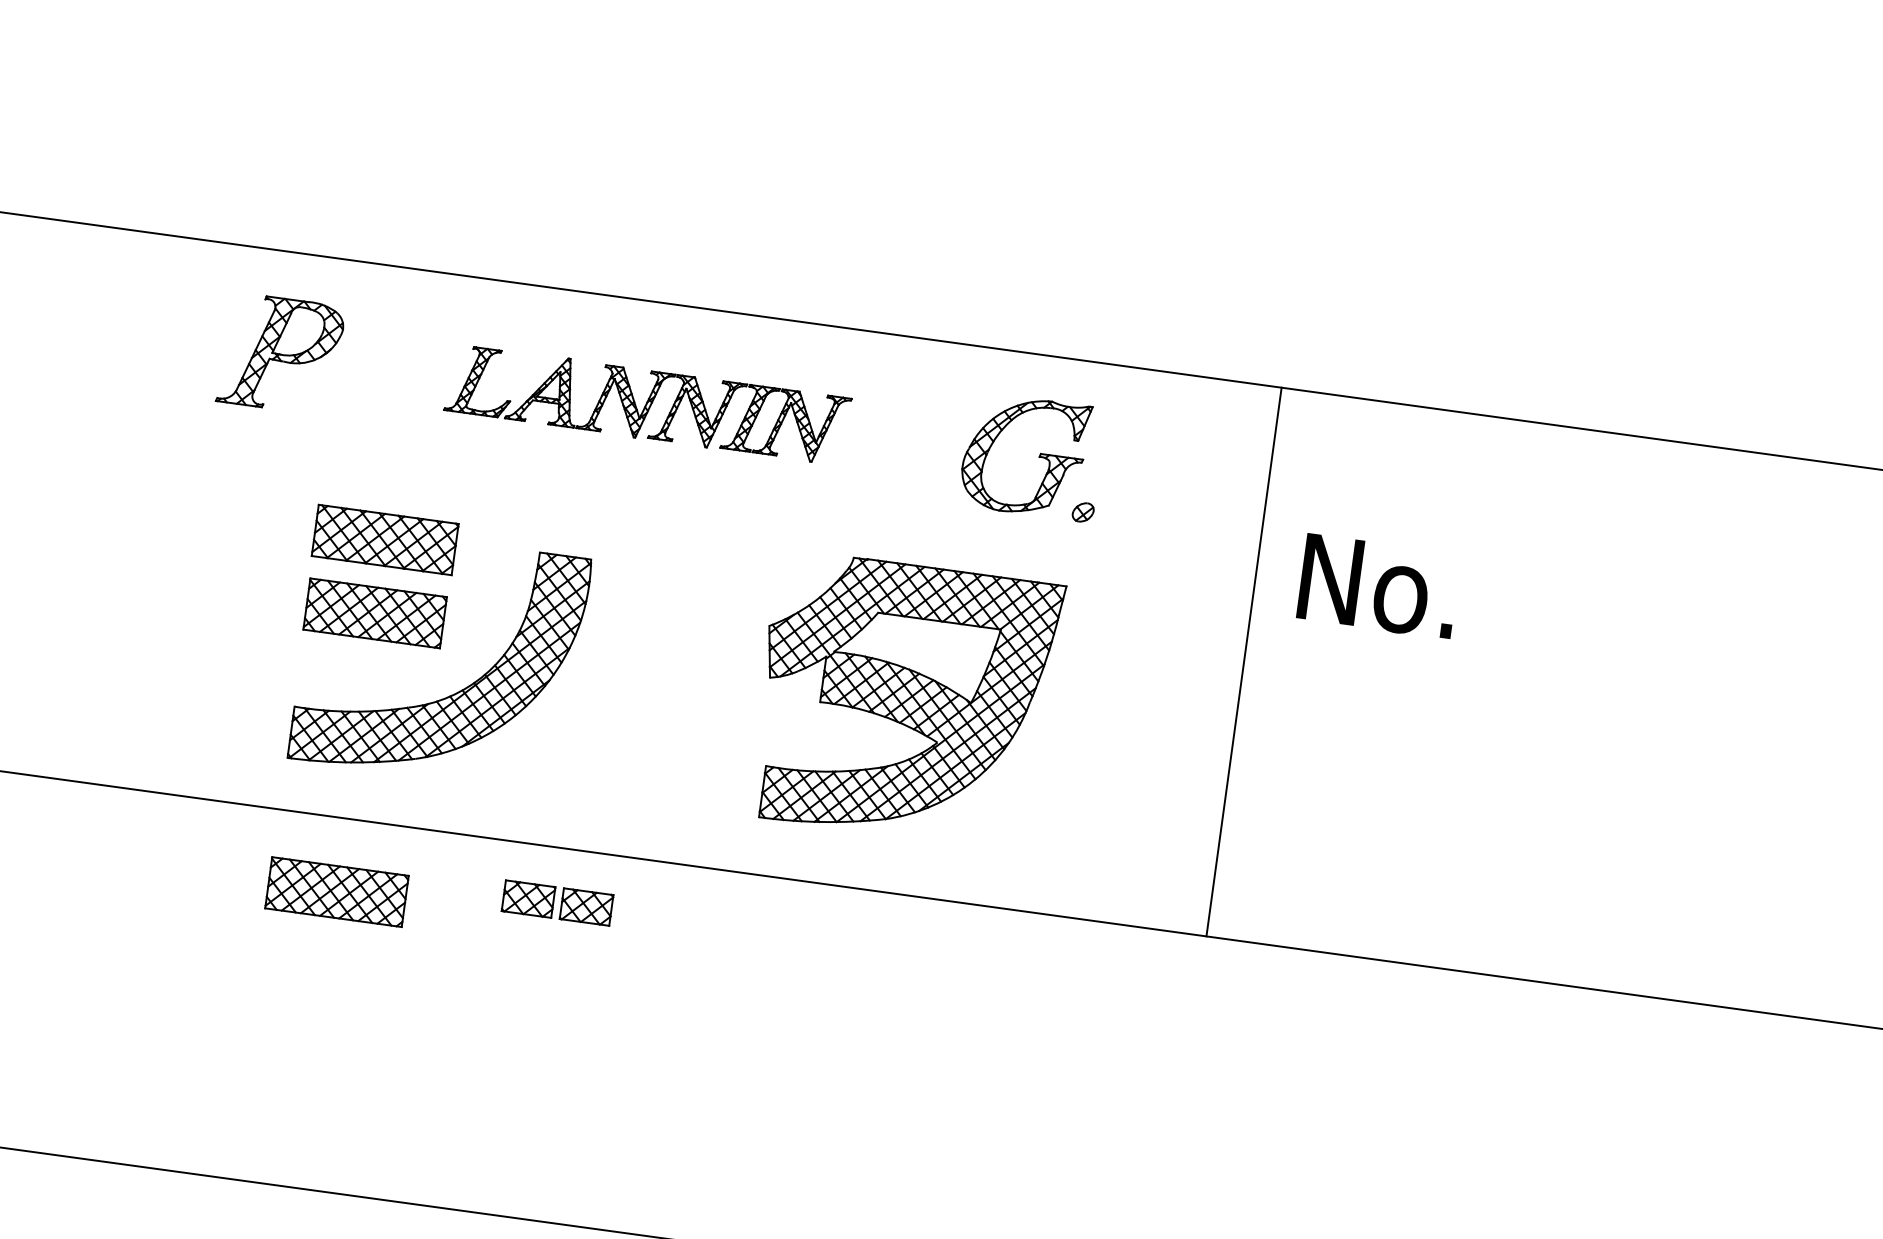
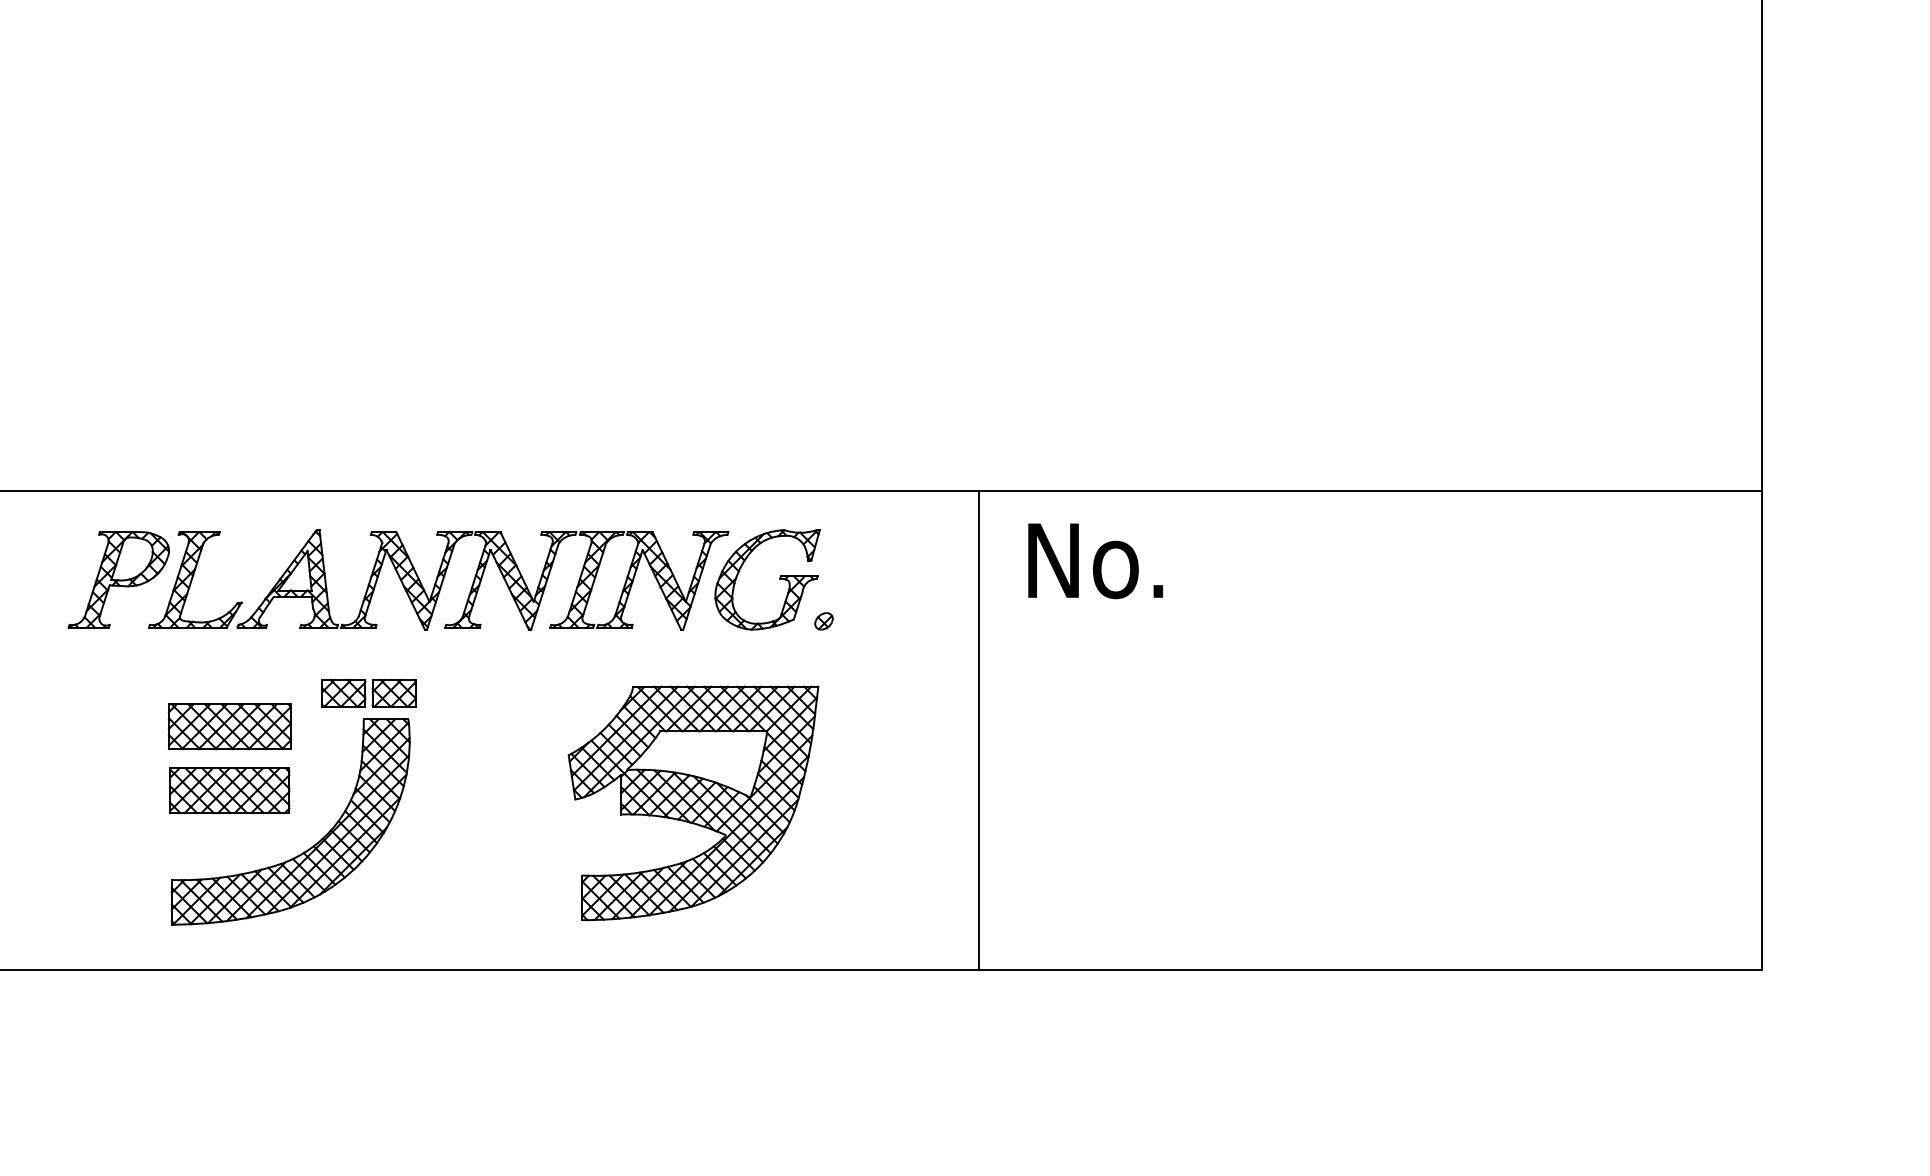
part: (647, 403) -> (438, 579), size x1.67
text: (1378, 586) -> (1095, 561), moved
part: (336, 891) -> (229, 1033), removed
part: (557, 902) -> (368, 692), moved

